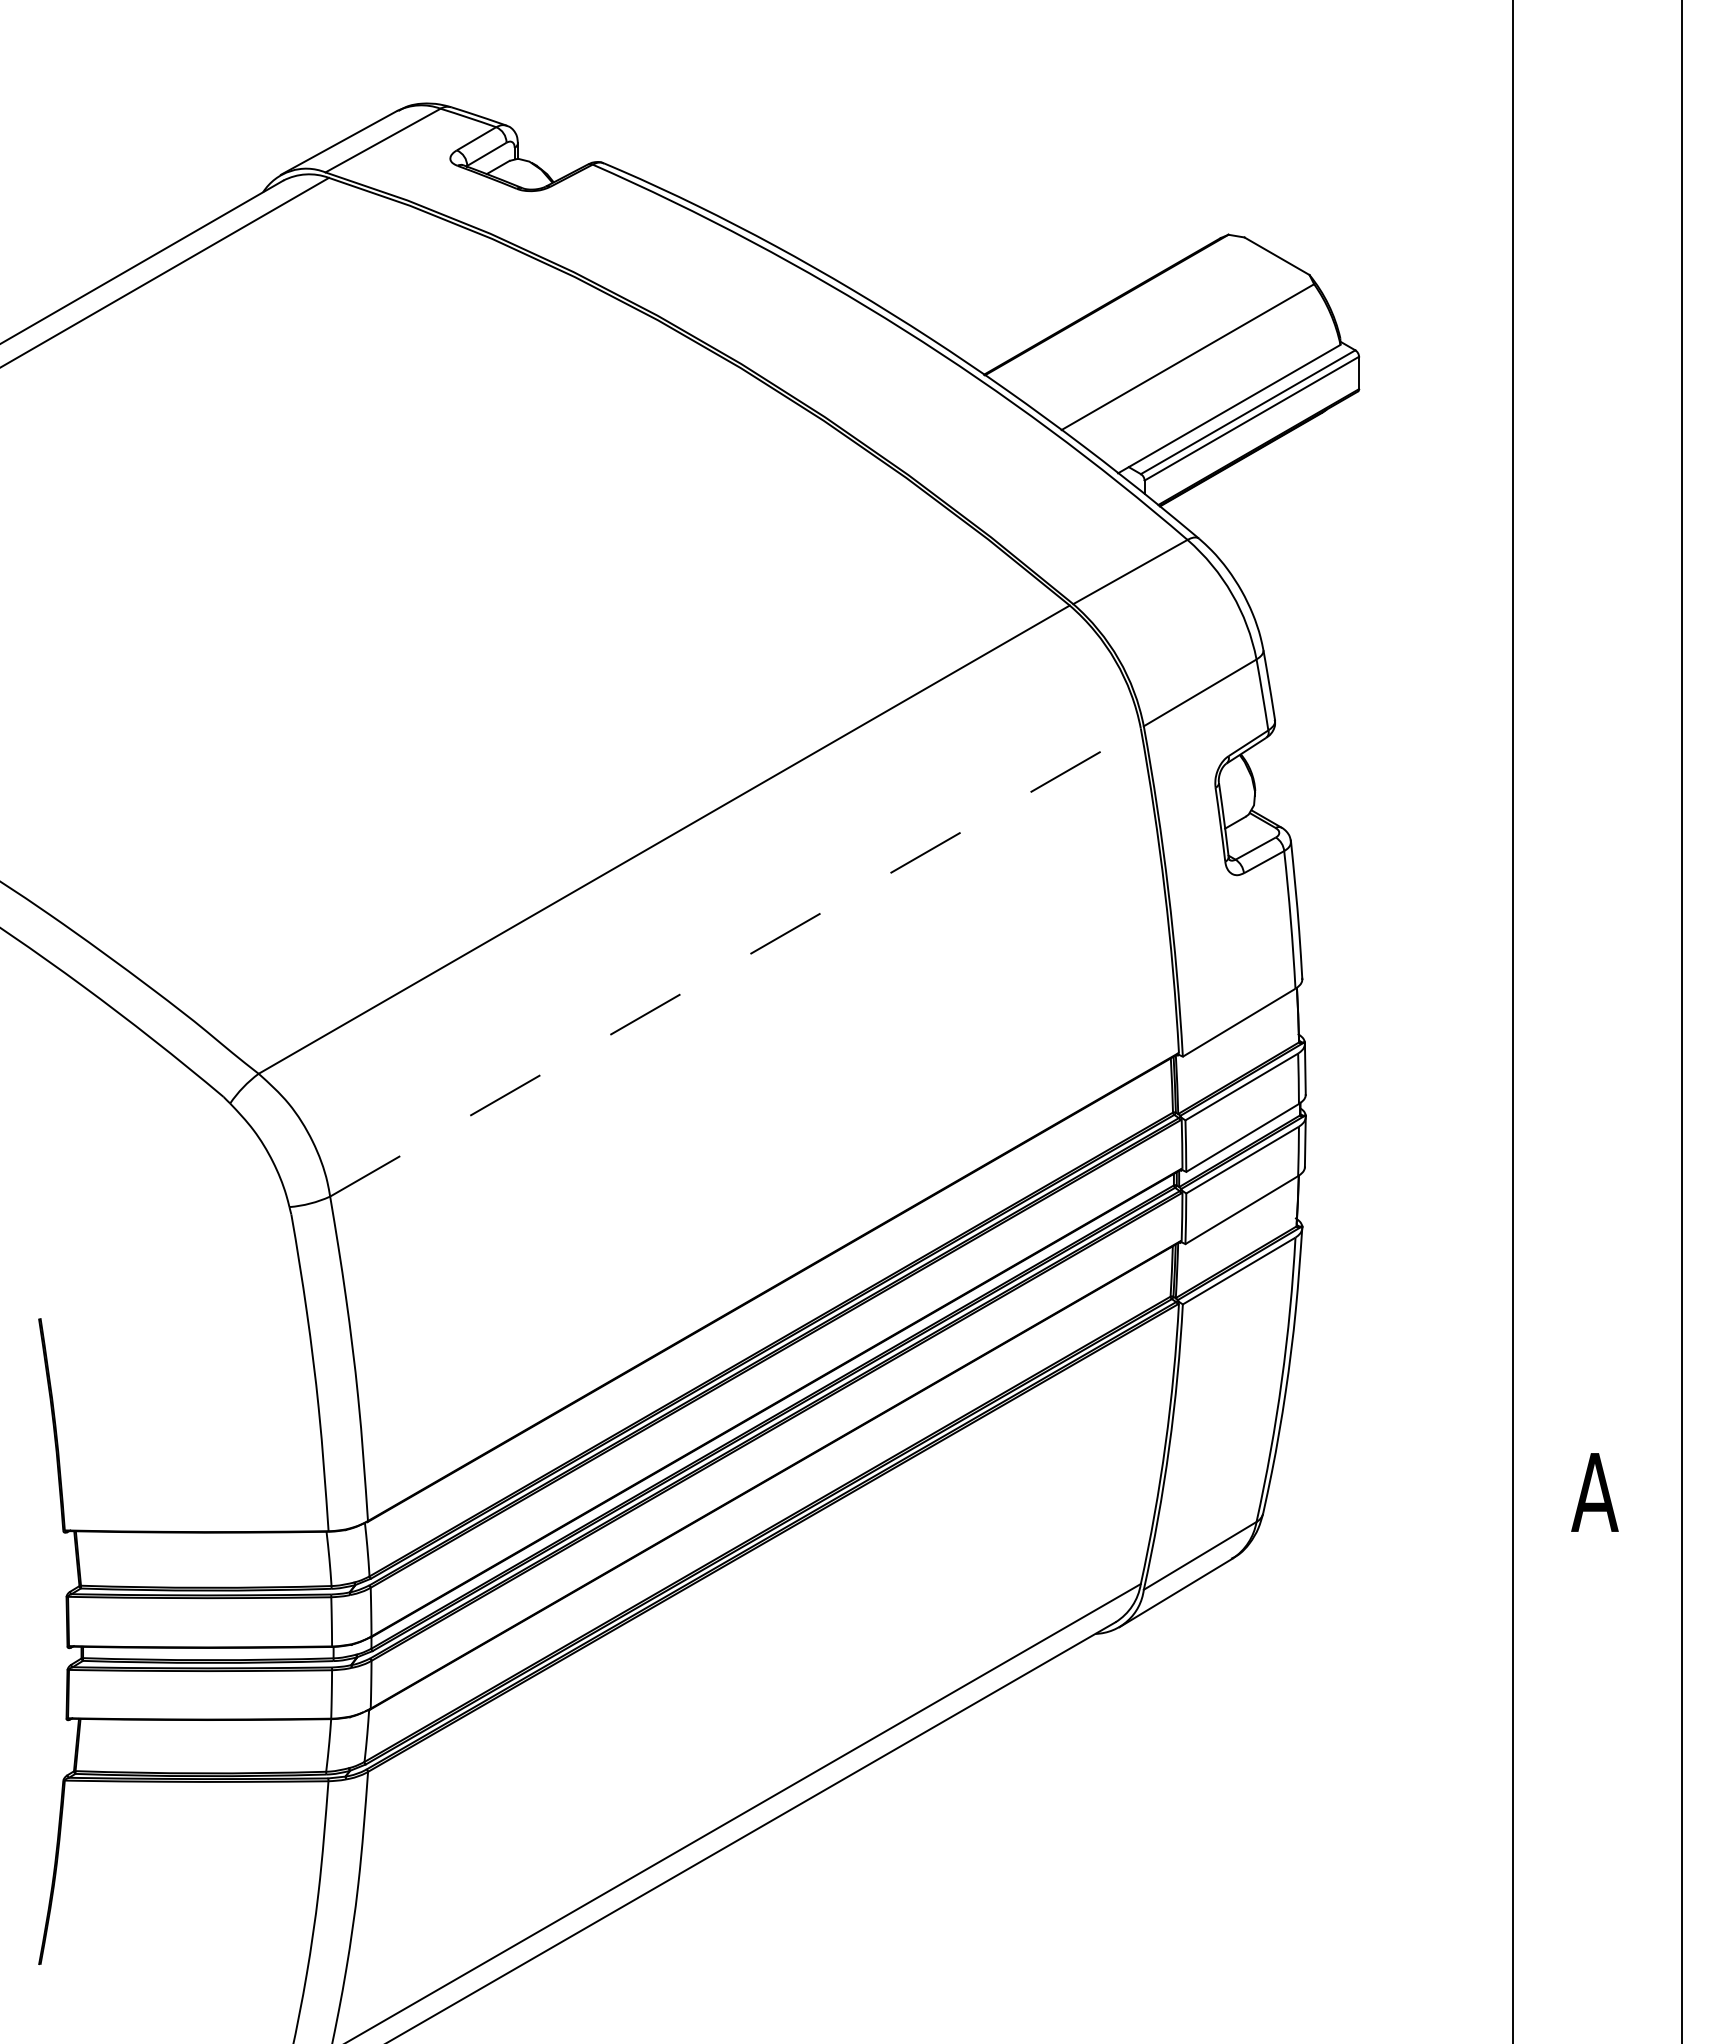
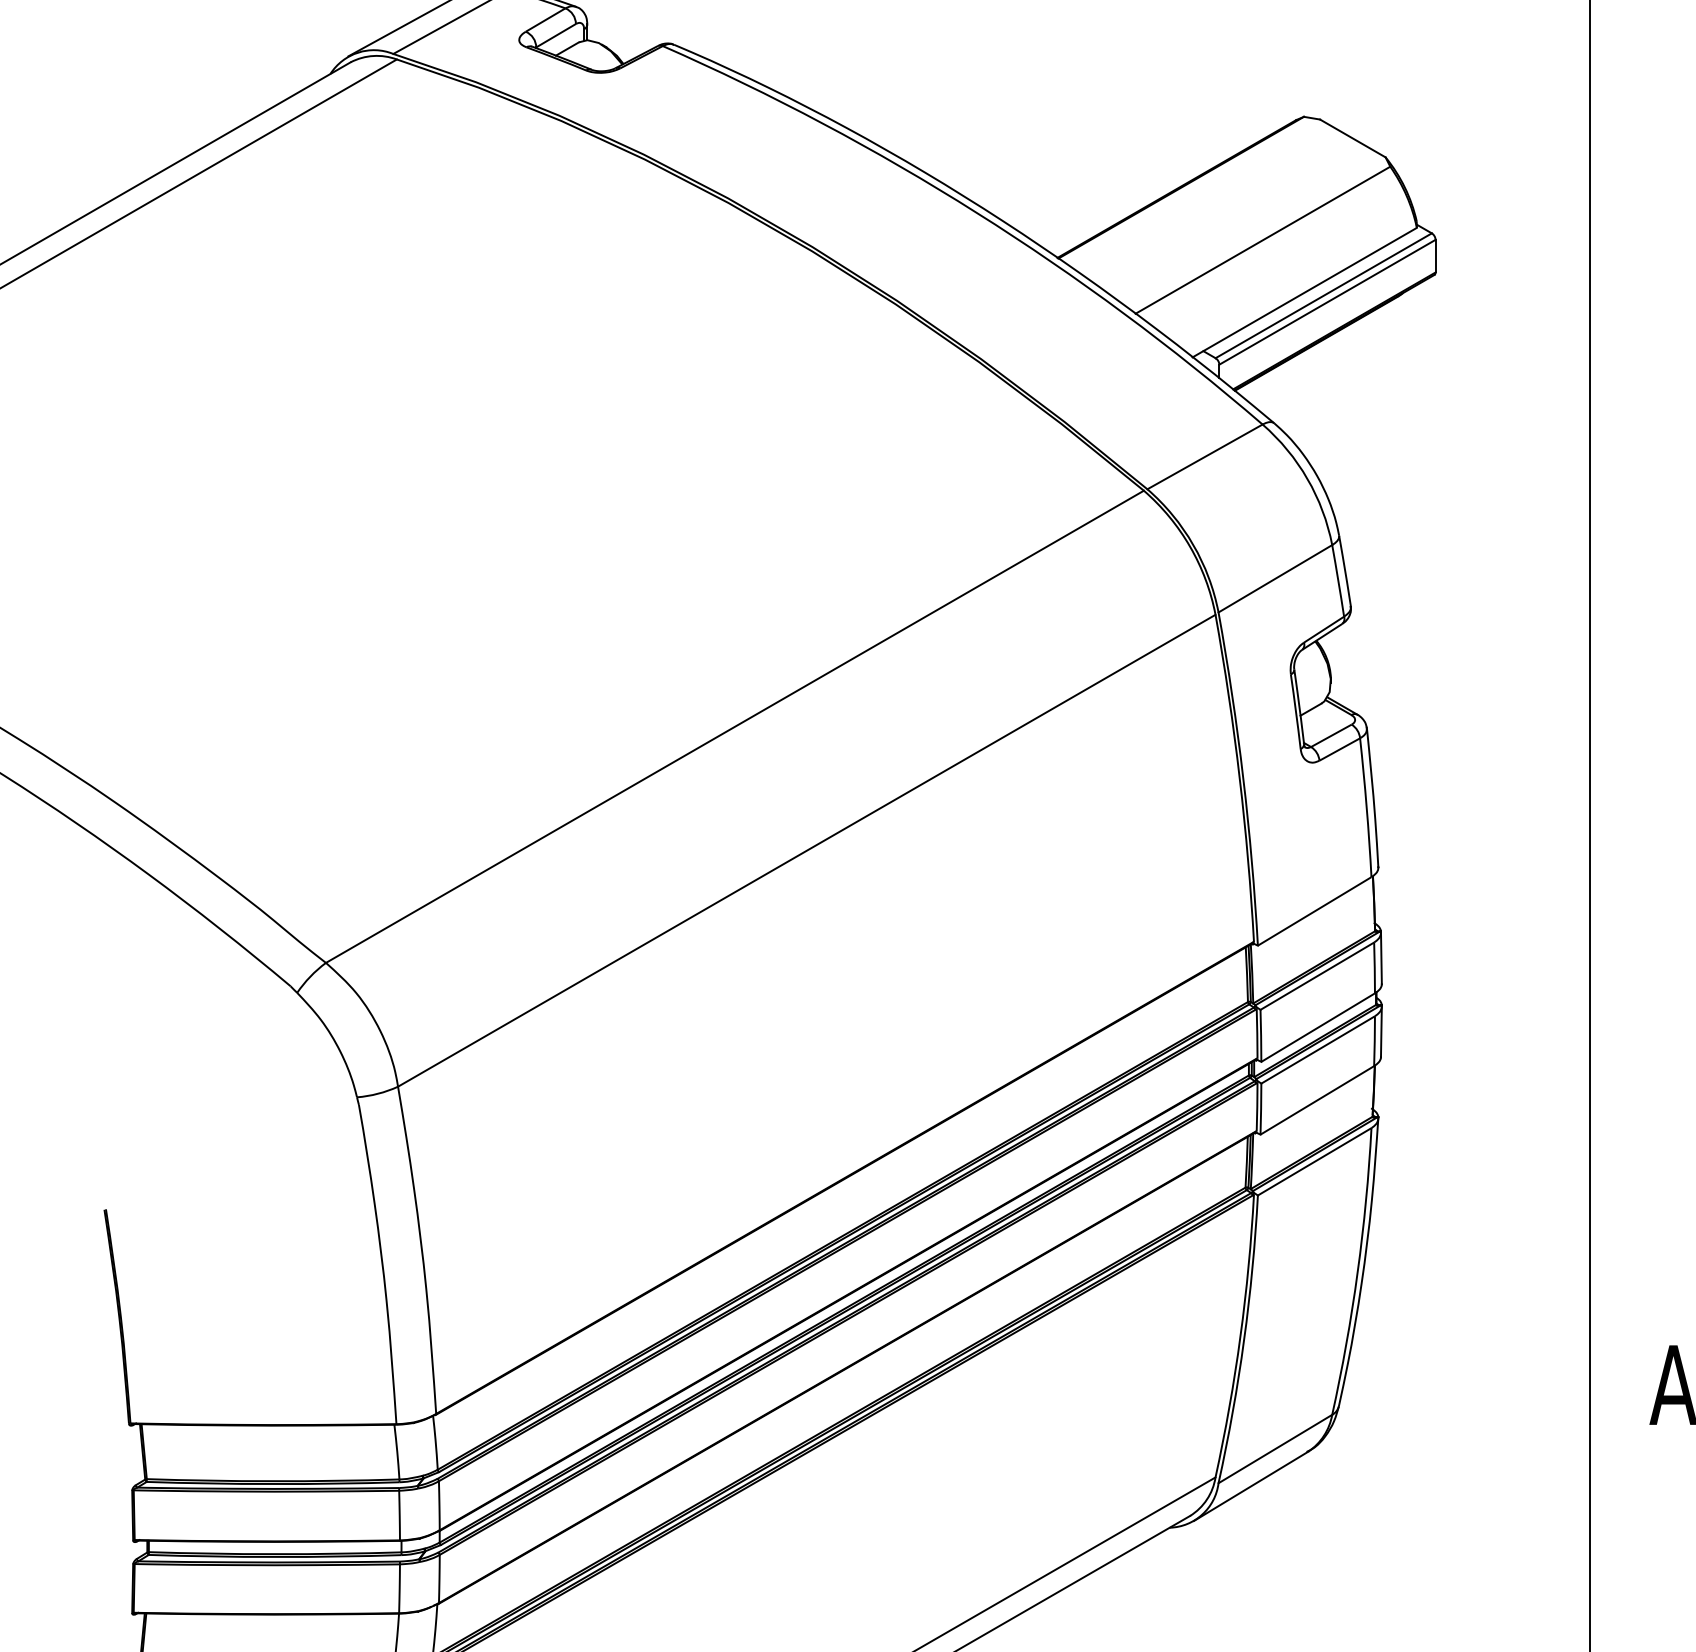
line: (735, 962) -> (806, 850), dashed -> solid

